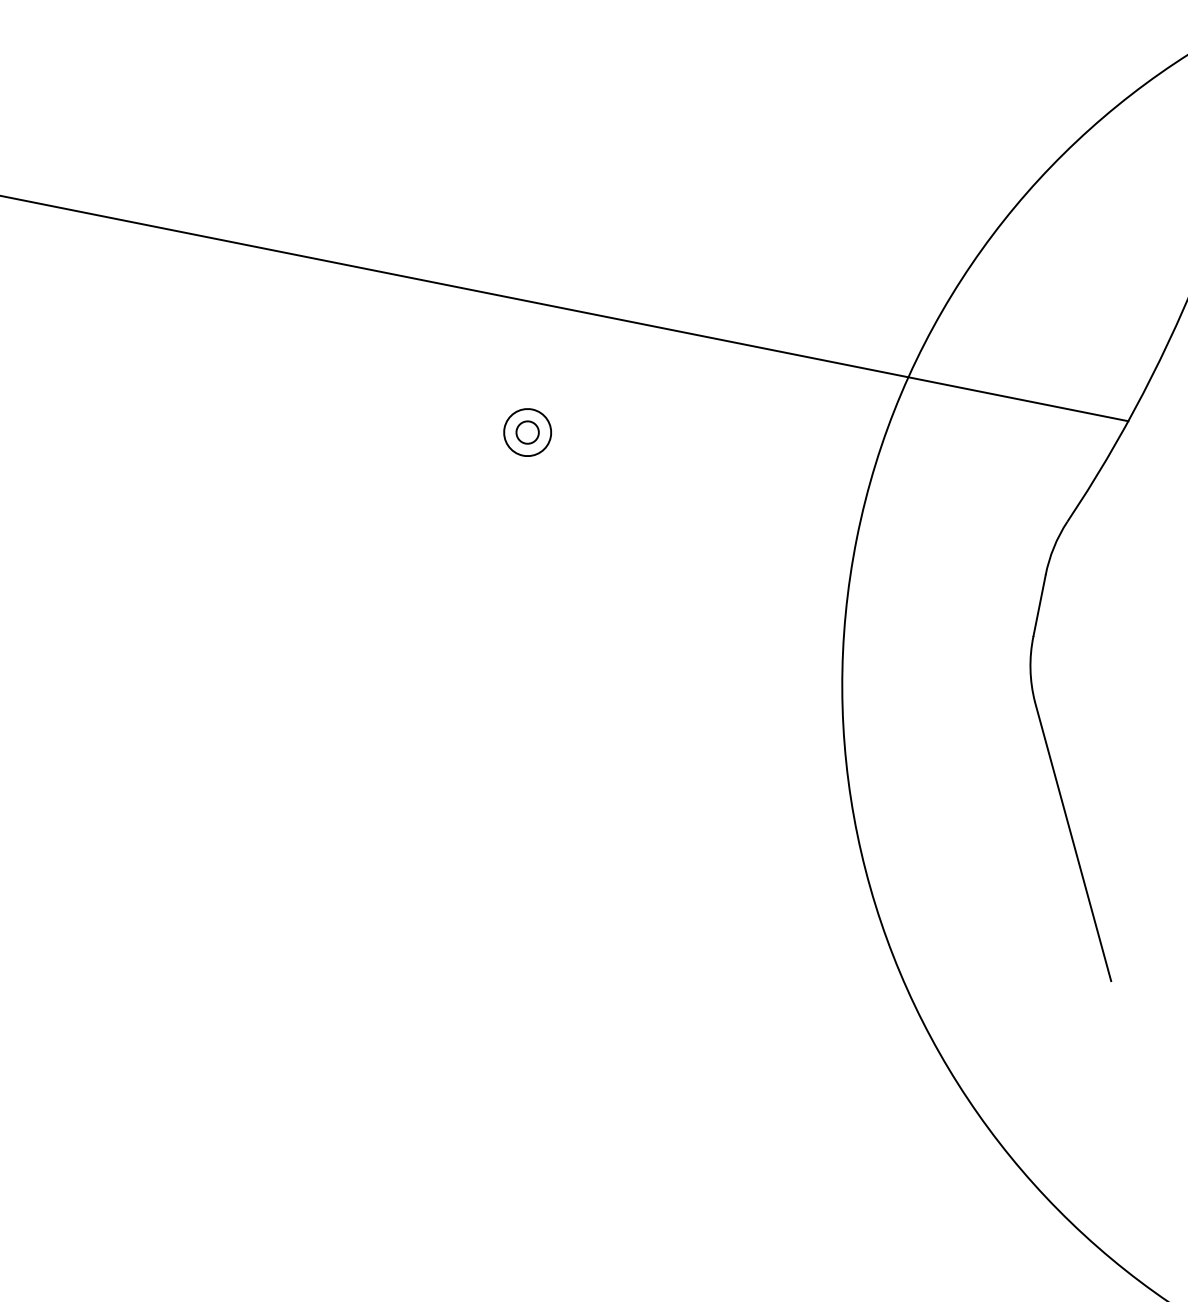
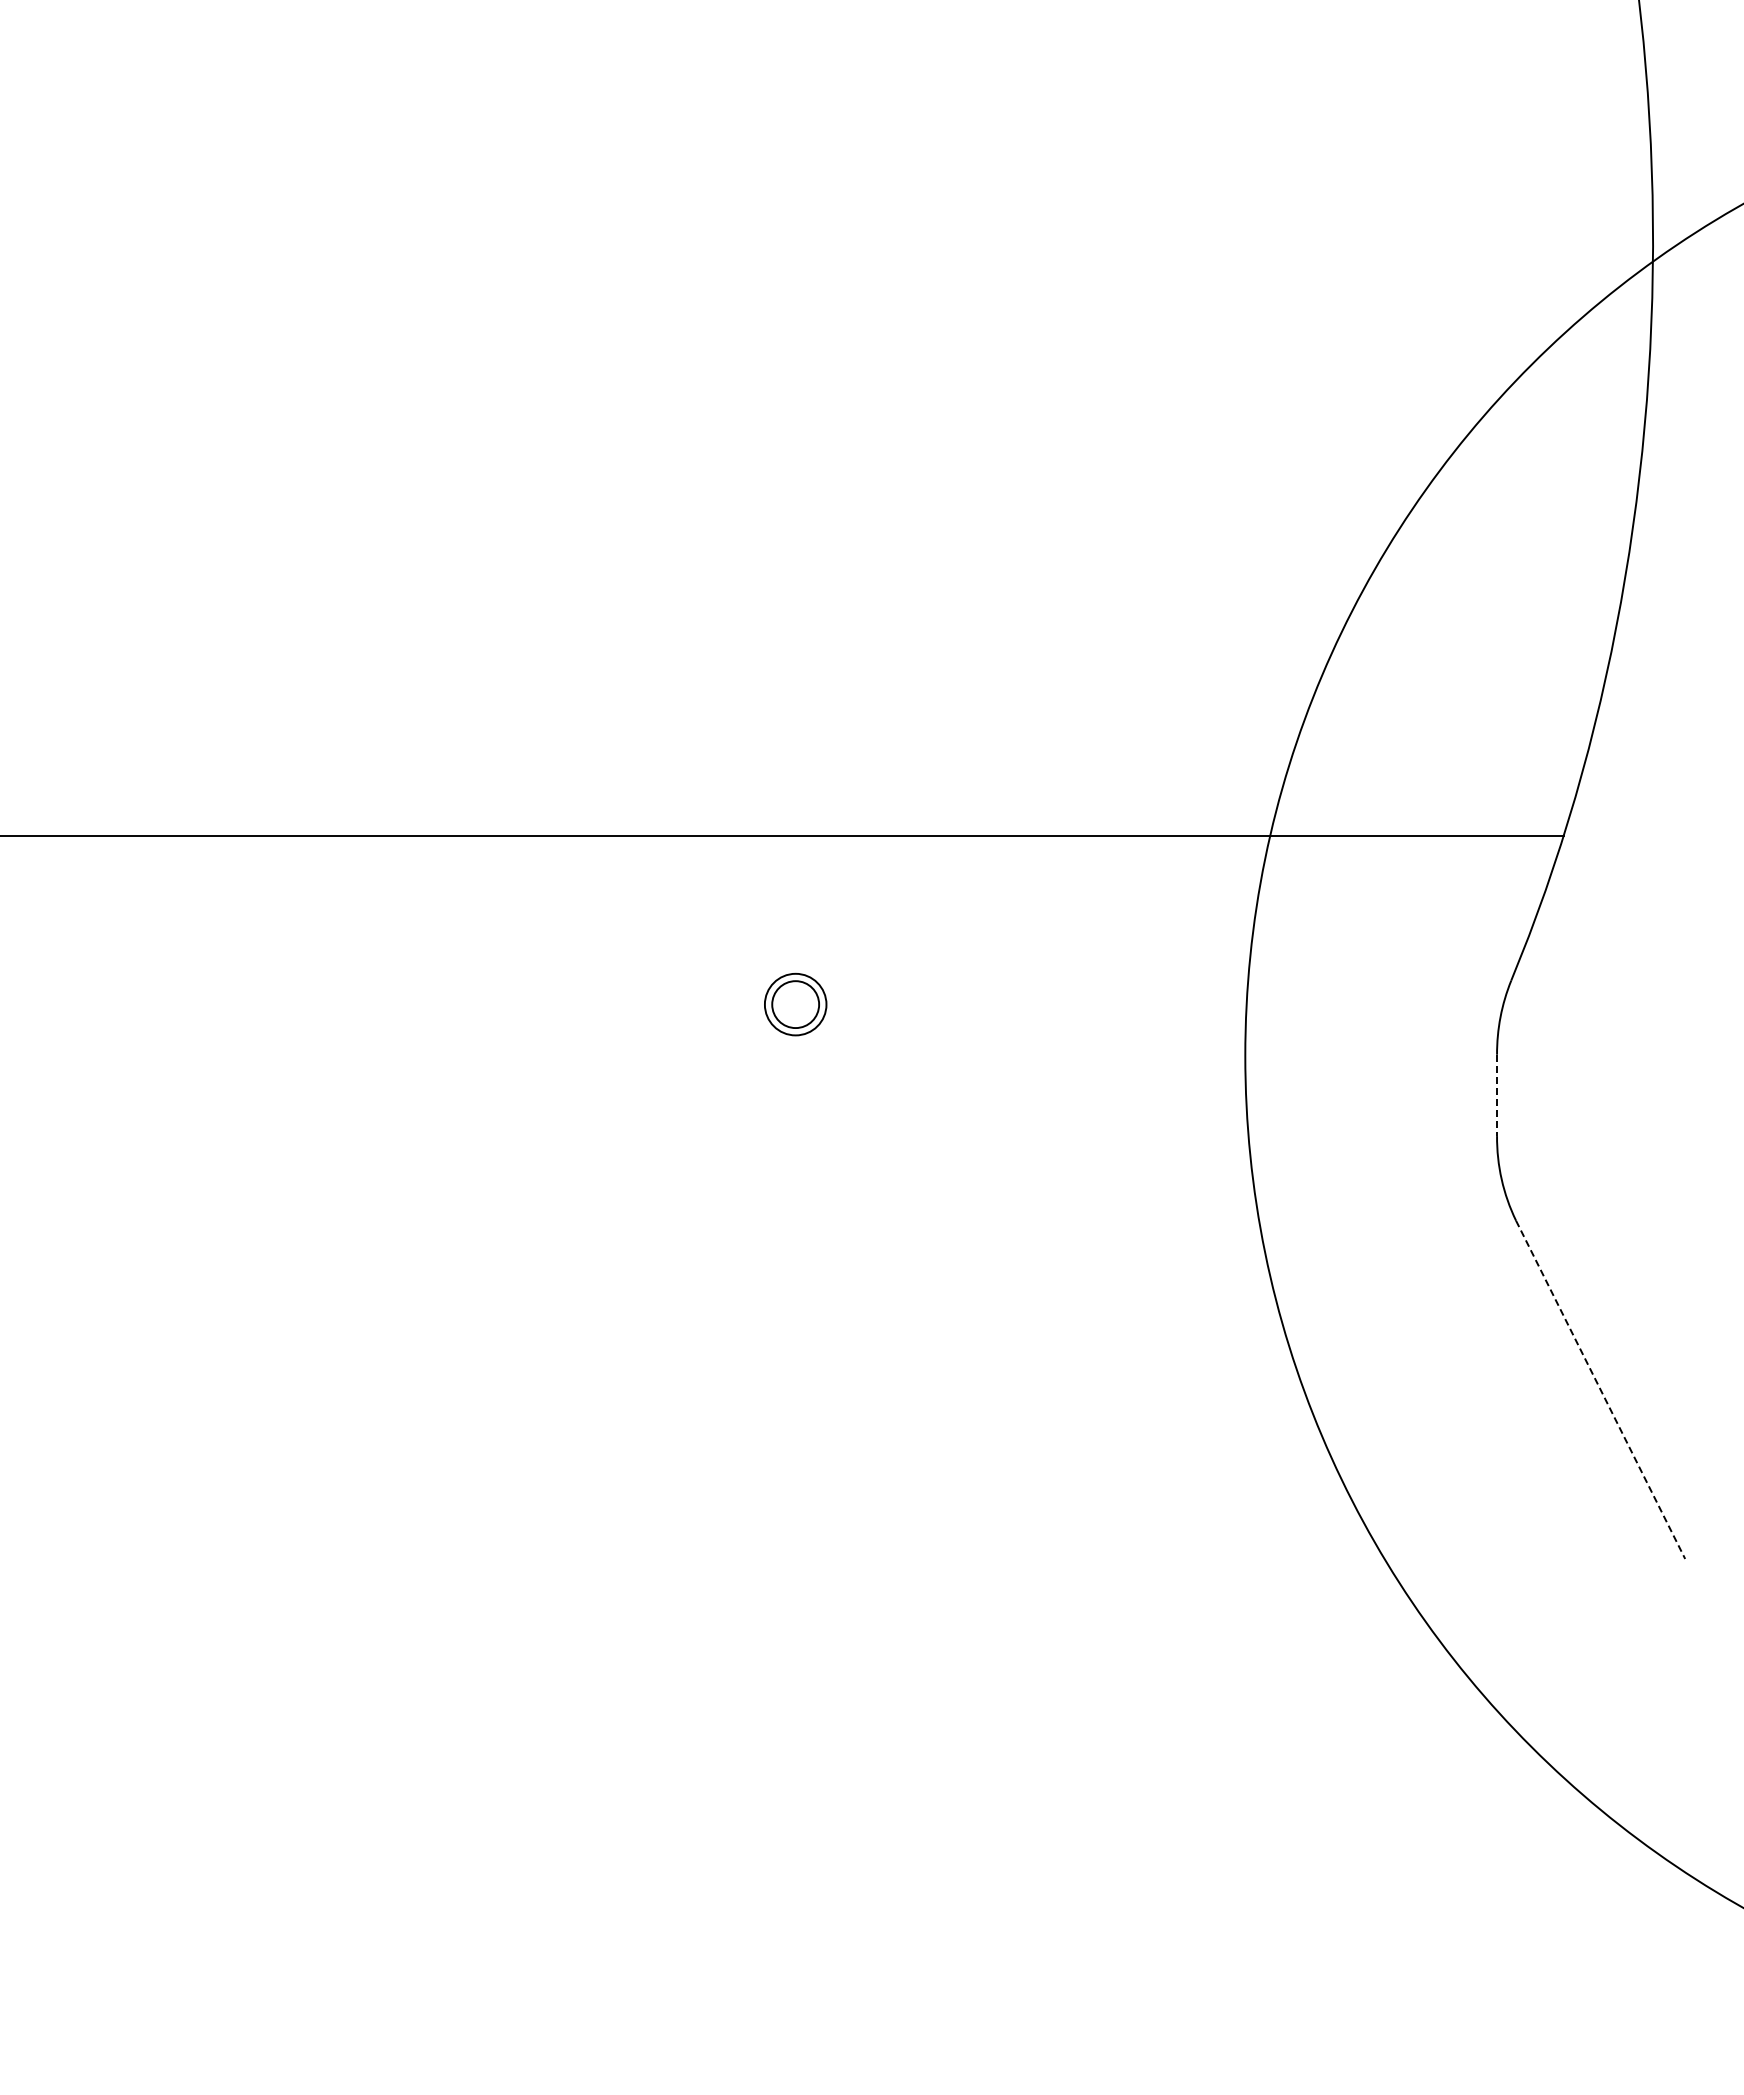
circle: (527, 432) -> (795, 1004), size x1.6
line: (1039, 605) -> (1497, 1095), solid -> dashed
line: (1072, 842) -> (1600, 1390), solid -> dashed

